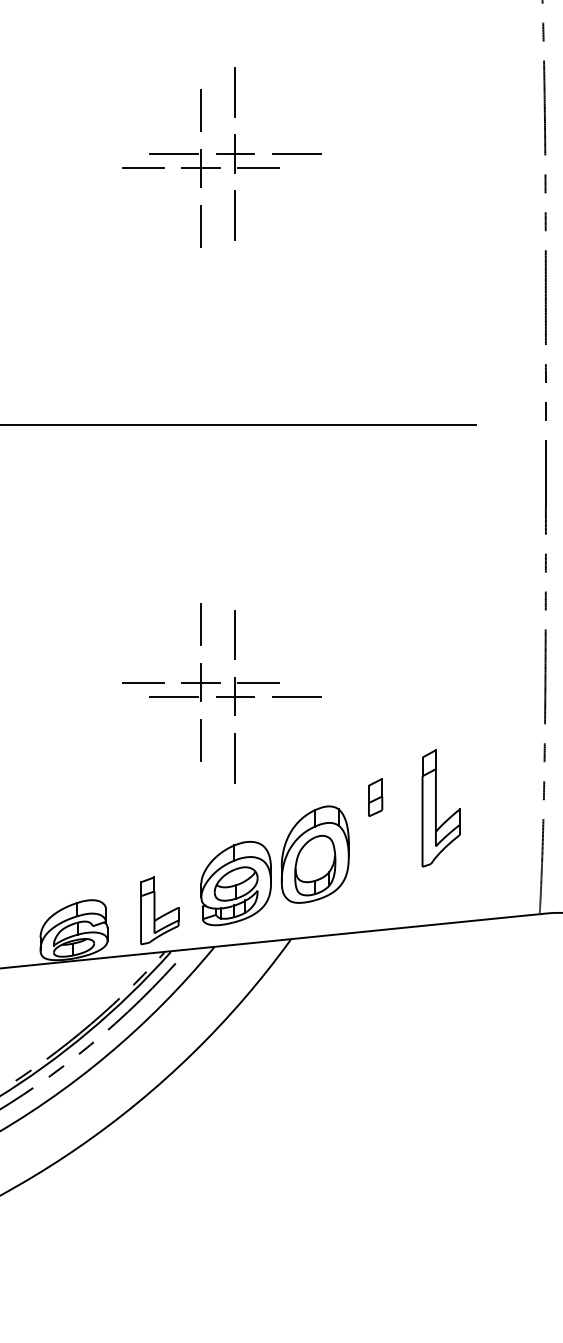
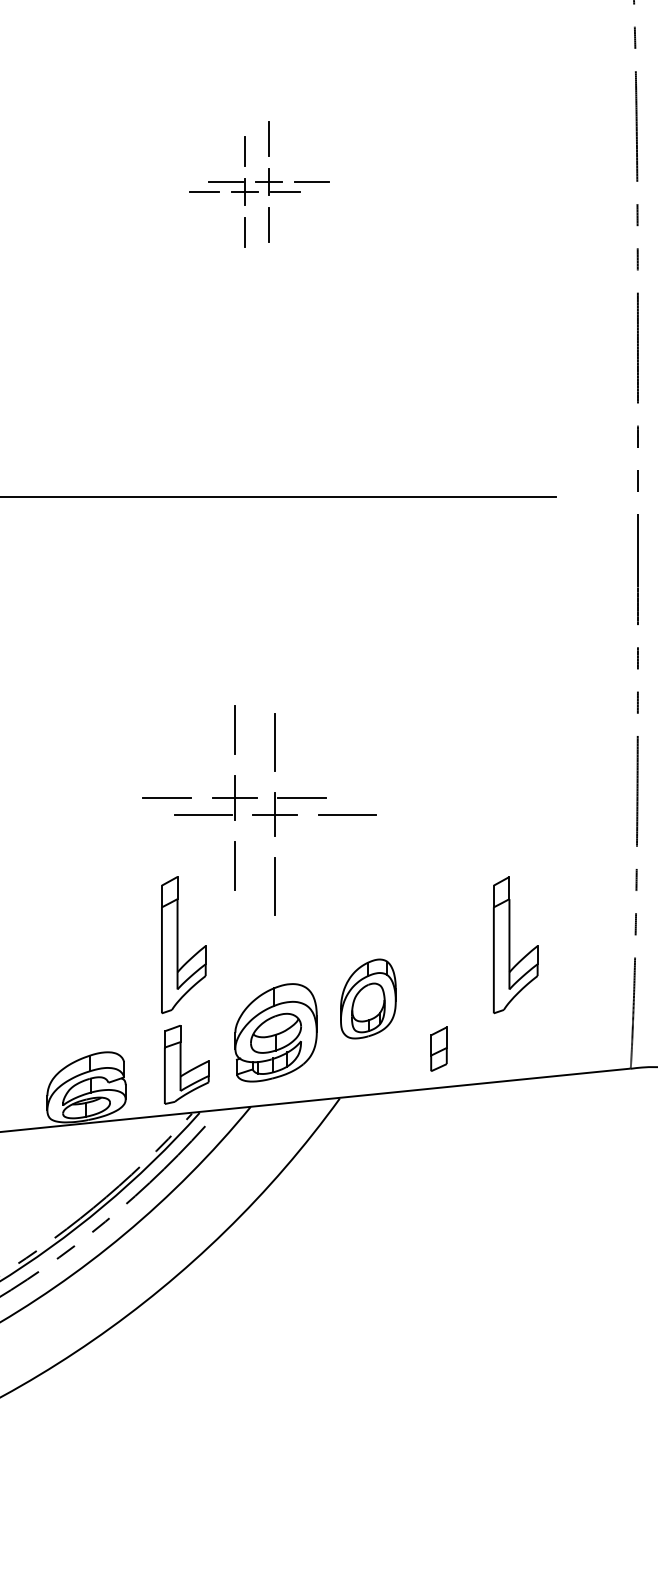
part: (221, 157) -> (258, 184), size x0.6
part: (375, 797) -> (438, 1049), moved
part: (156, 808) -> (182, 945), added
part: (314, 854) -> (367, 998), size x0.7

